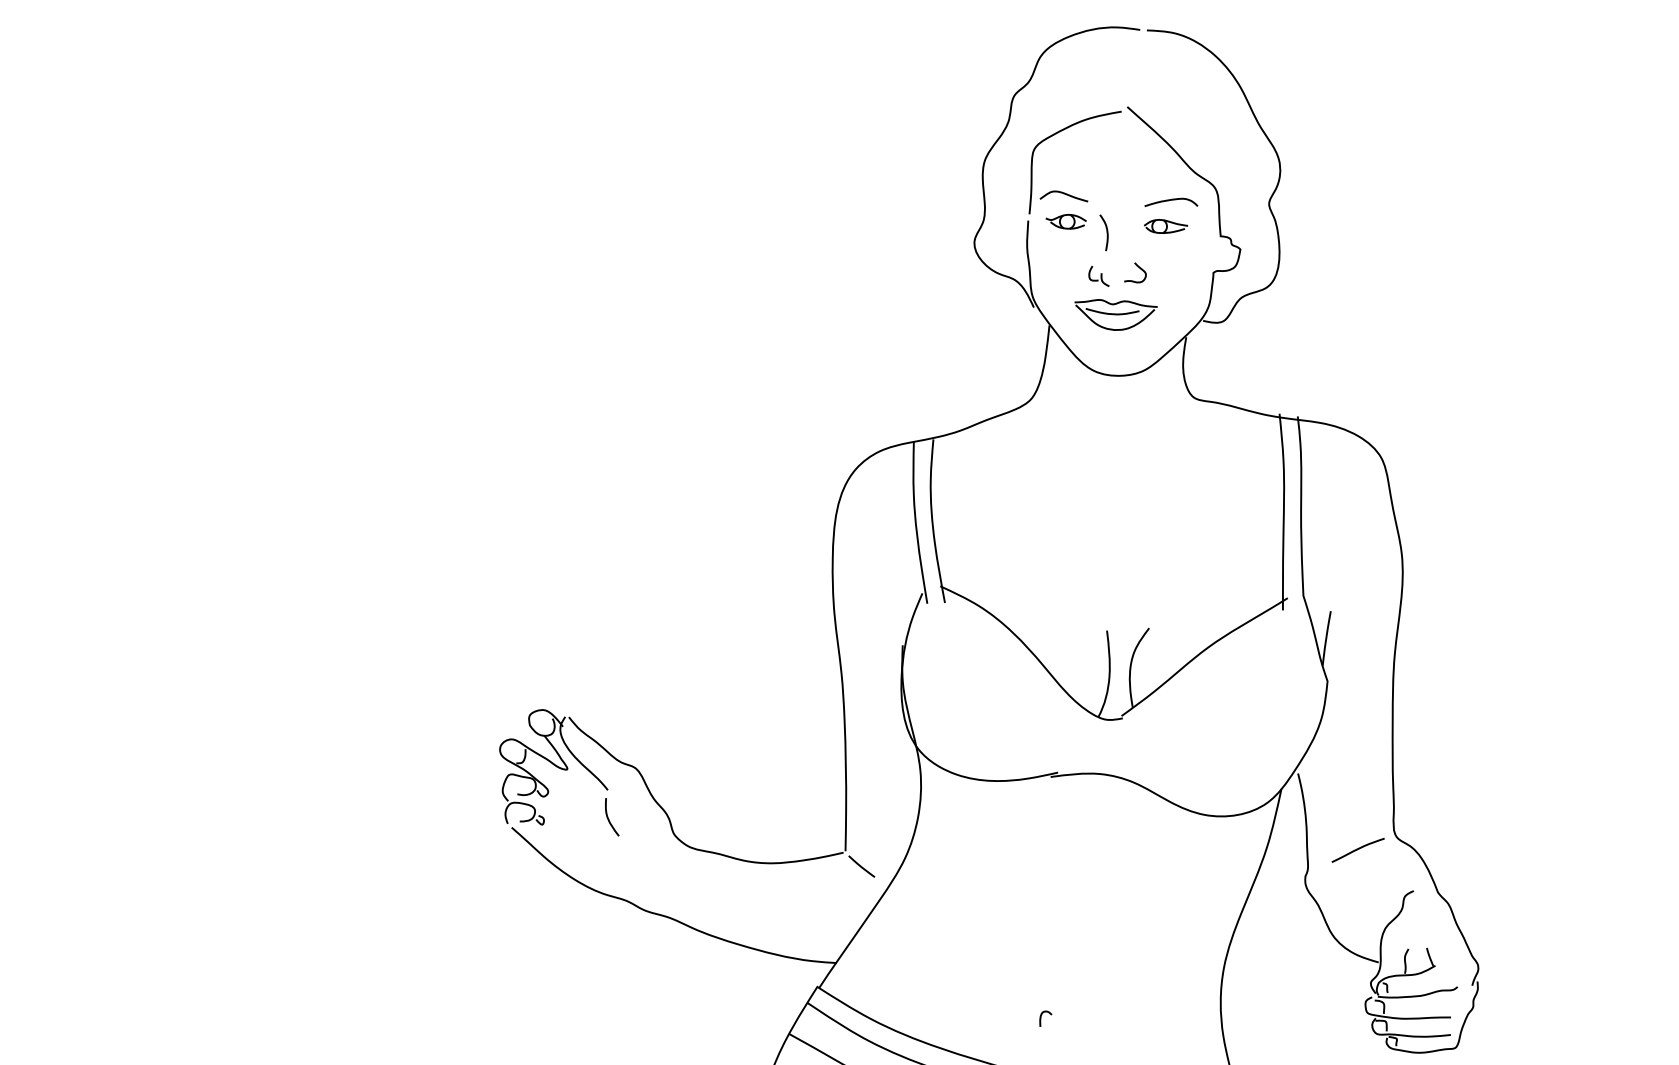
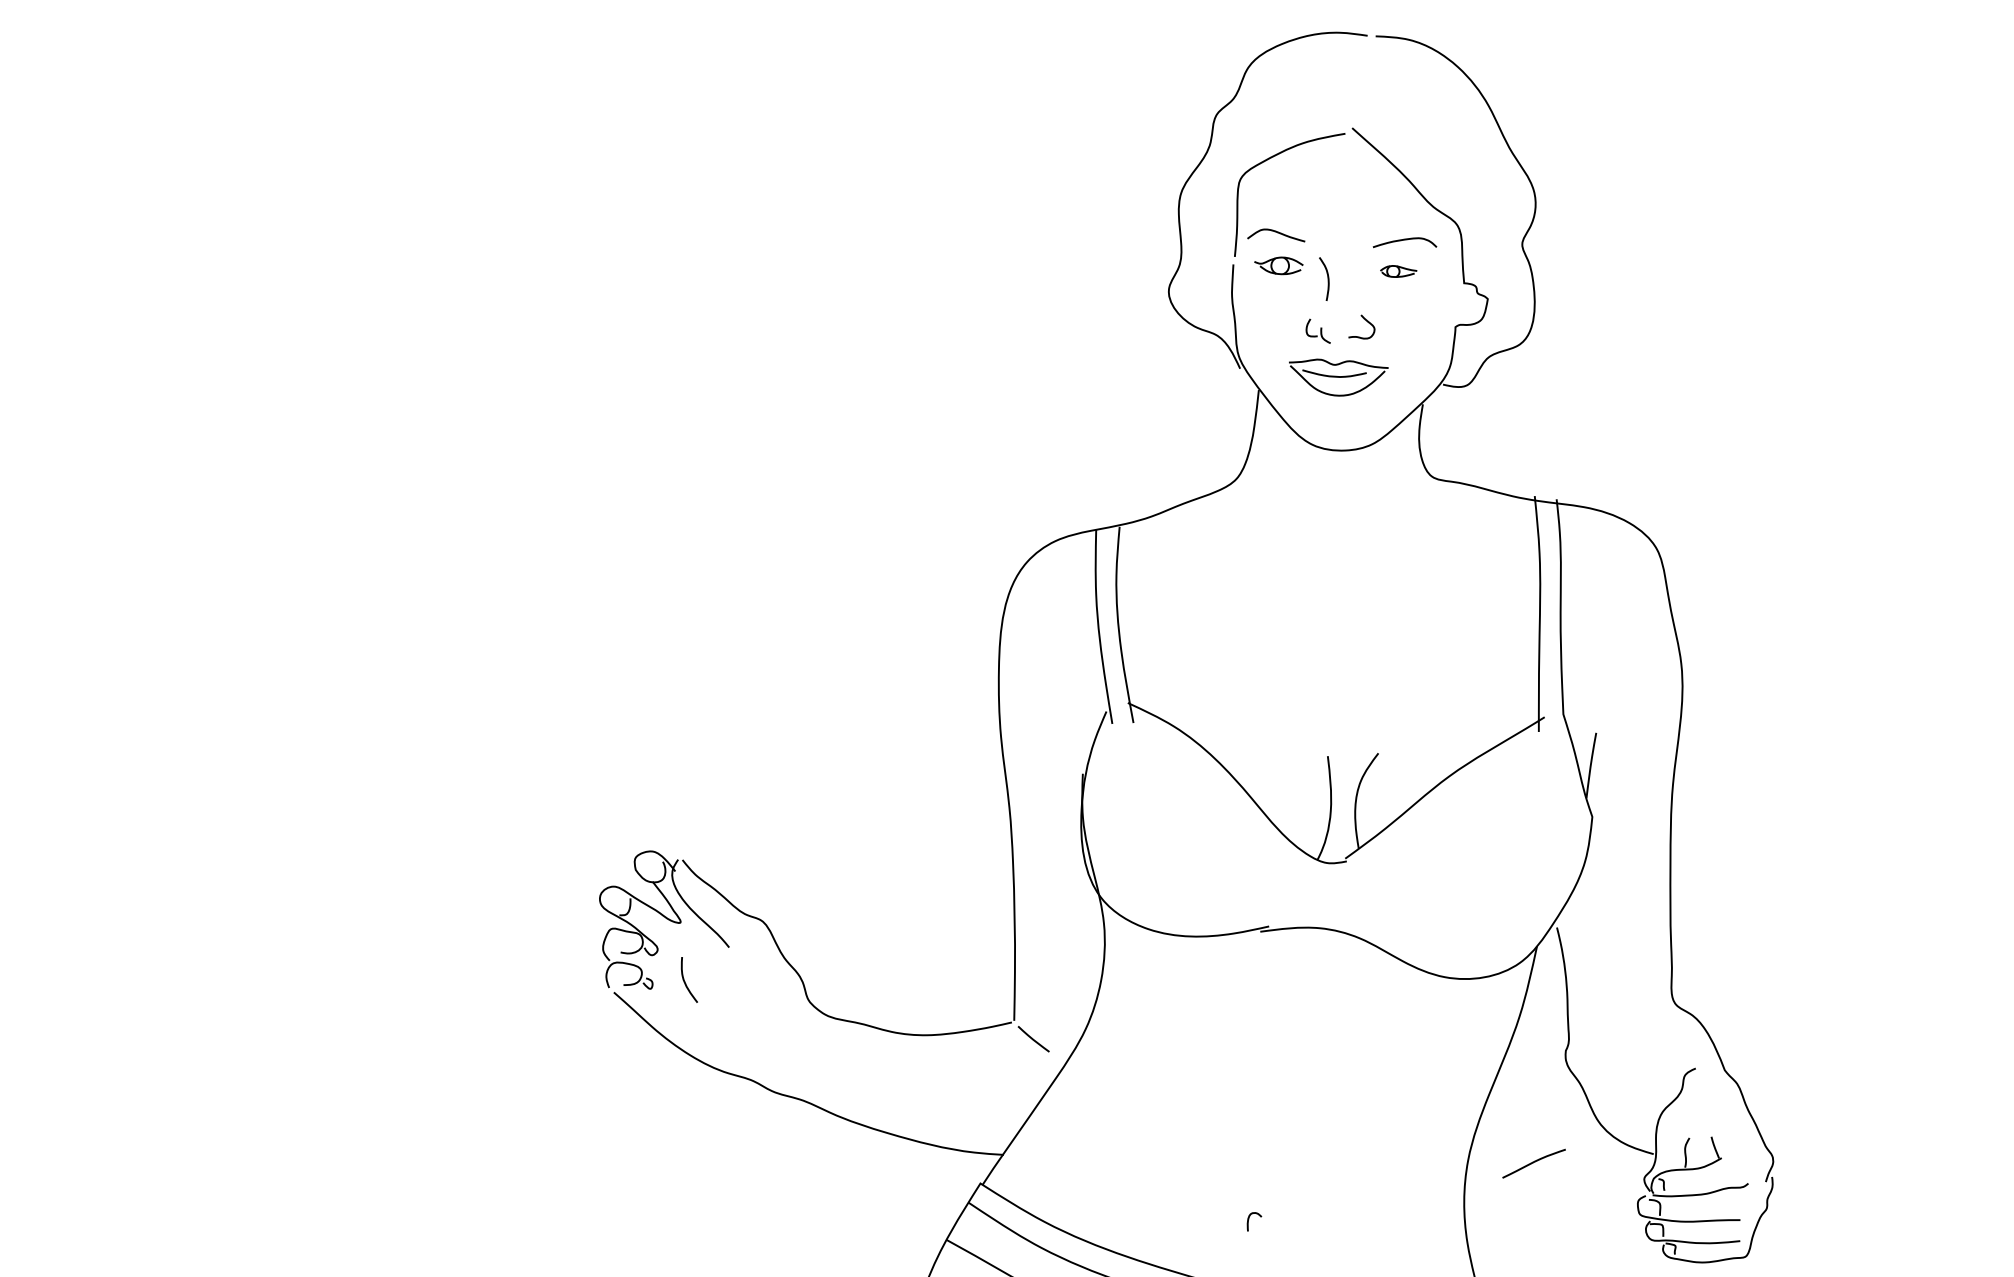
part: (1165, 226) -> (1398, 271), size x0.7
curve: (608, 818) -> (685, 981), moved
curve: (1357, 850) -> (1533, 1163), moved

